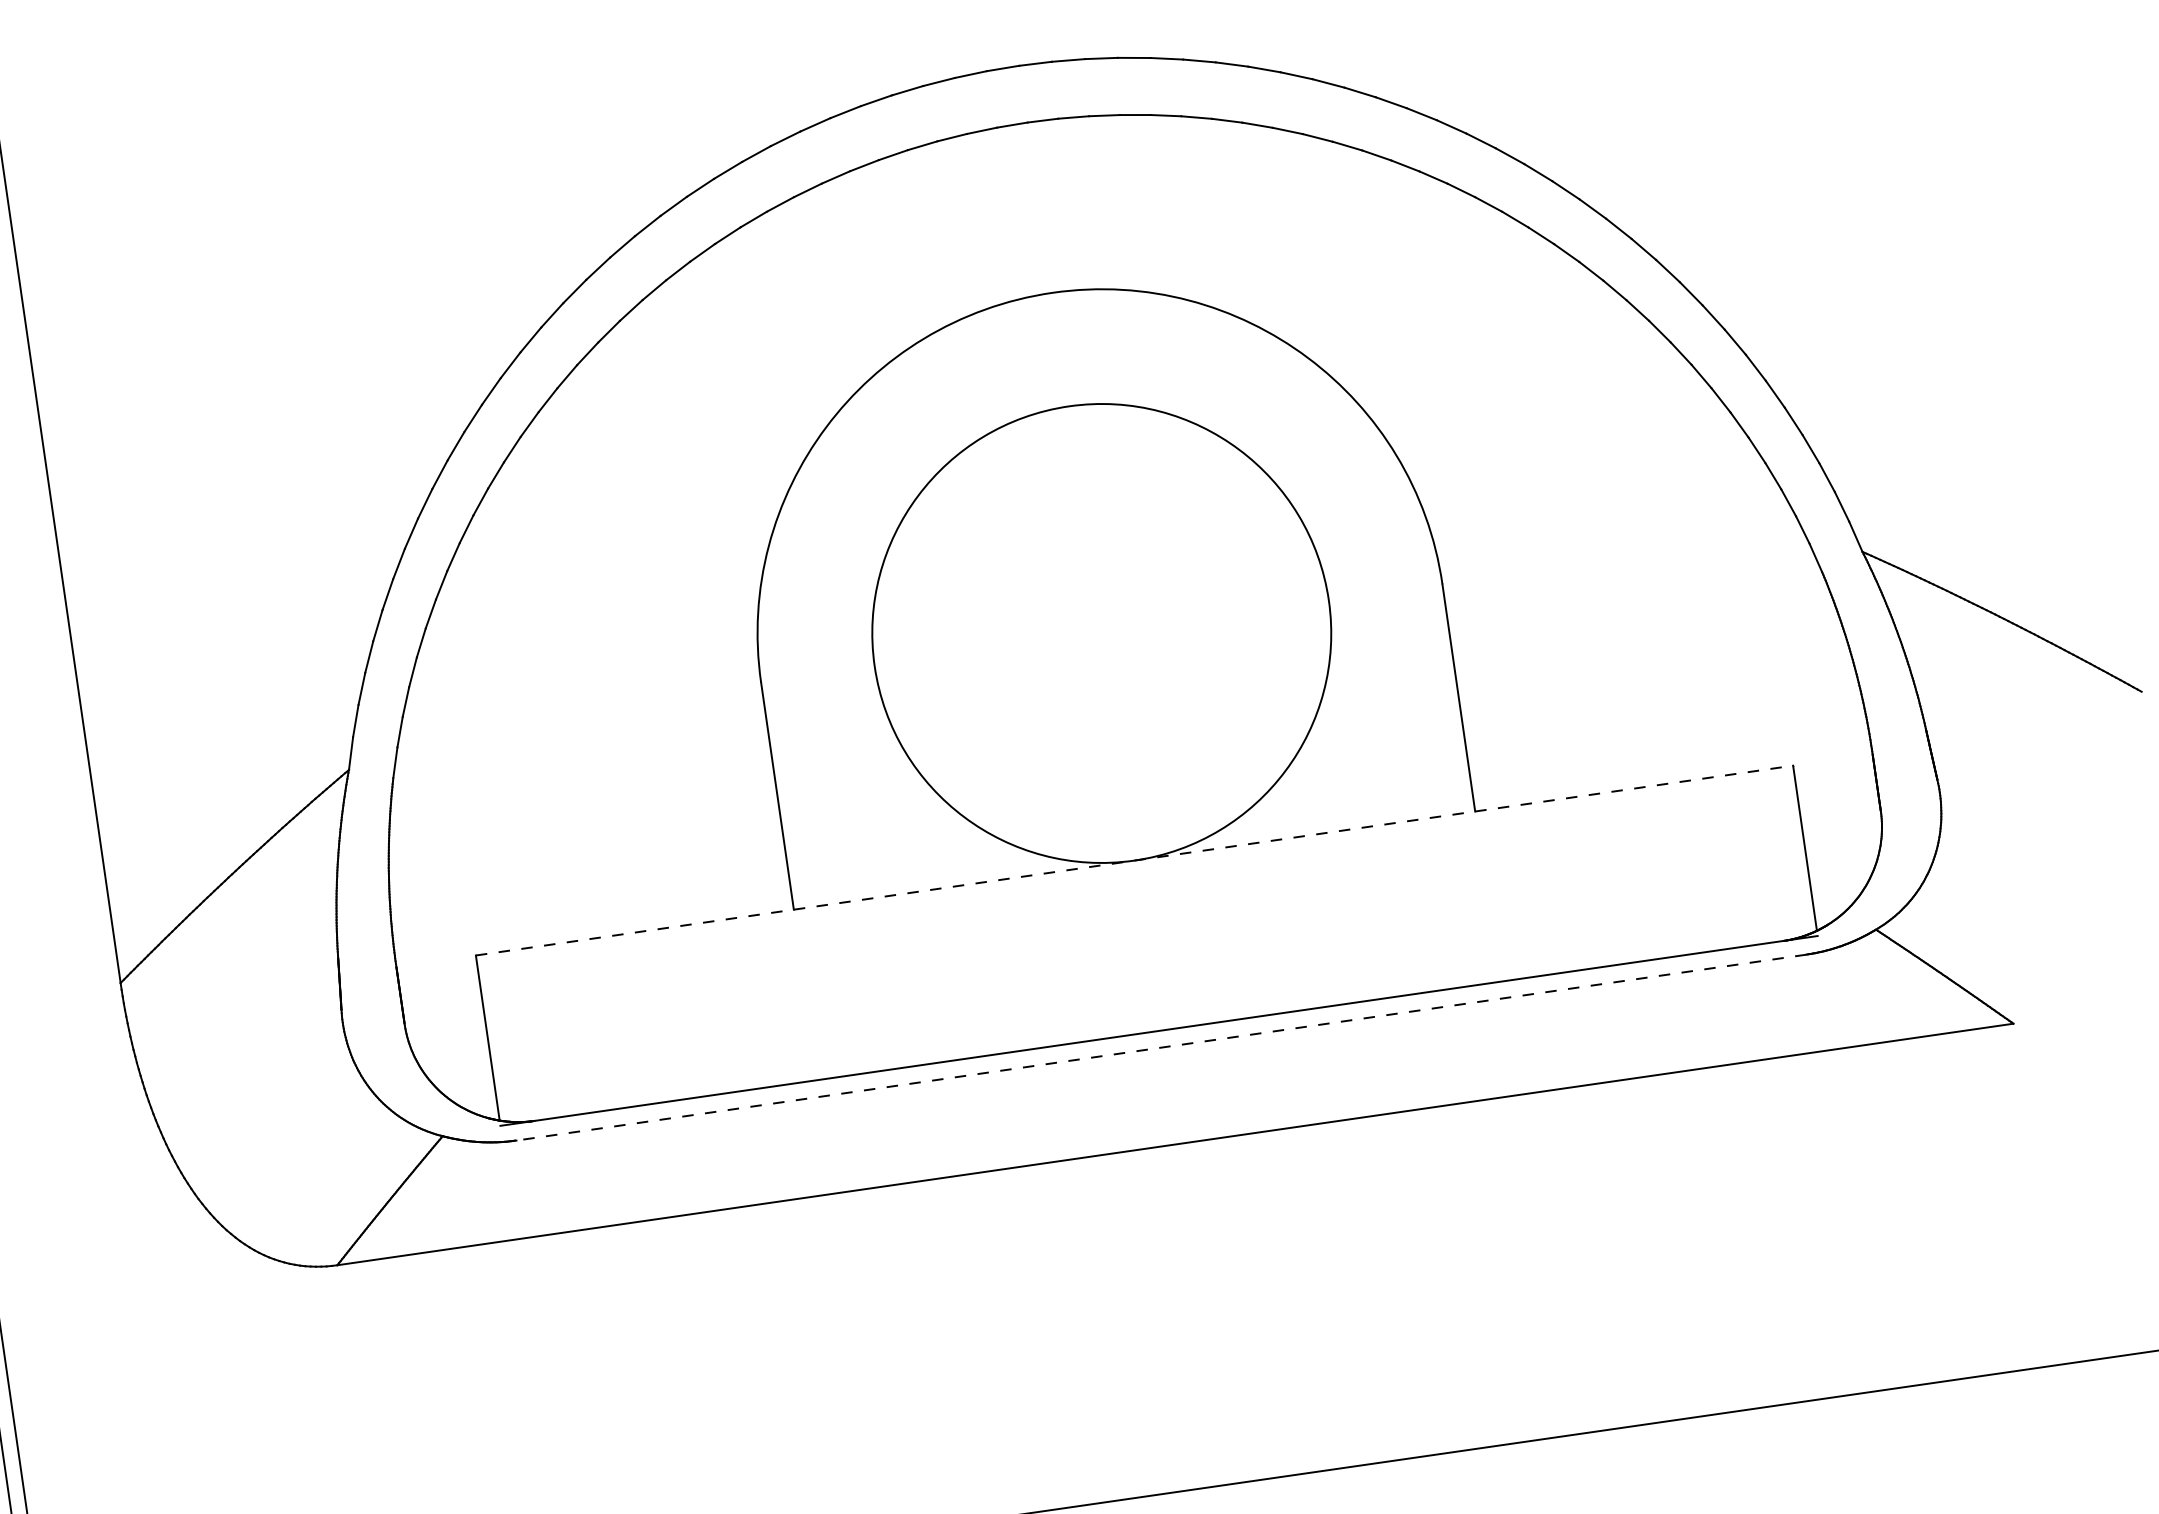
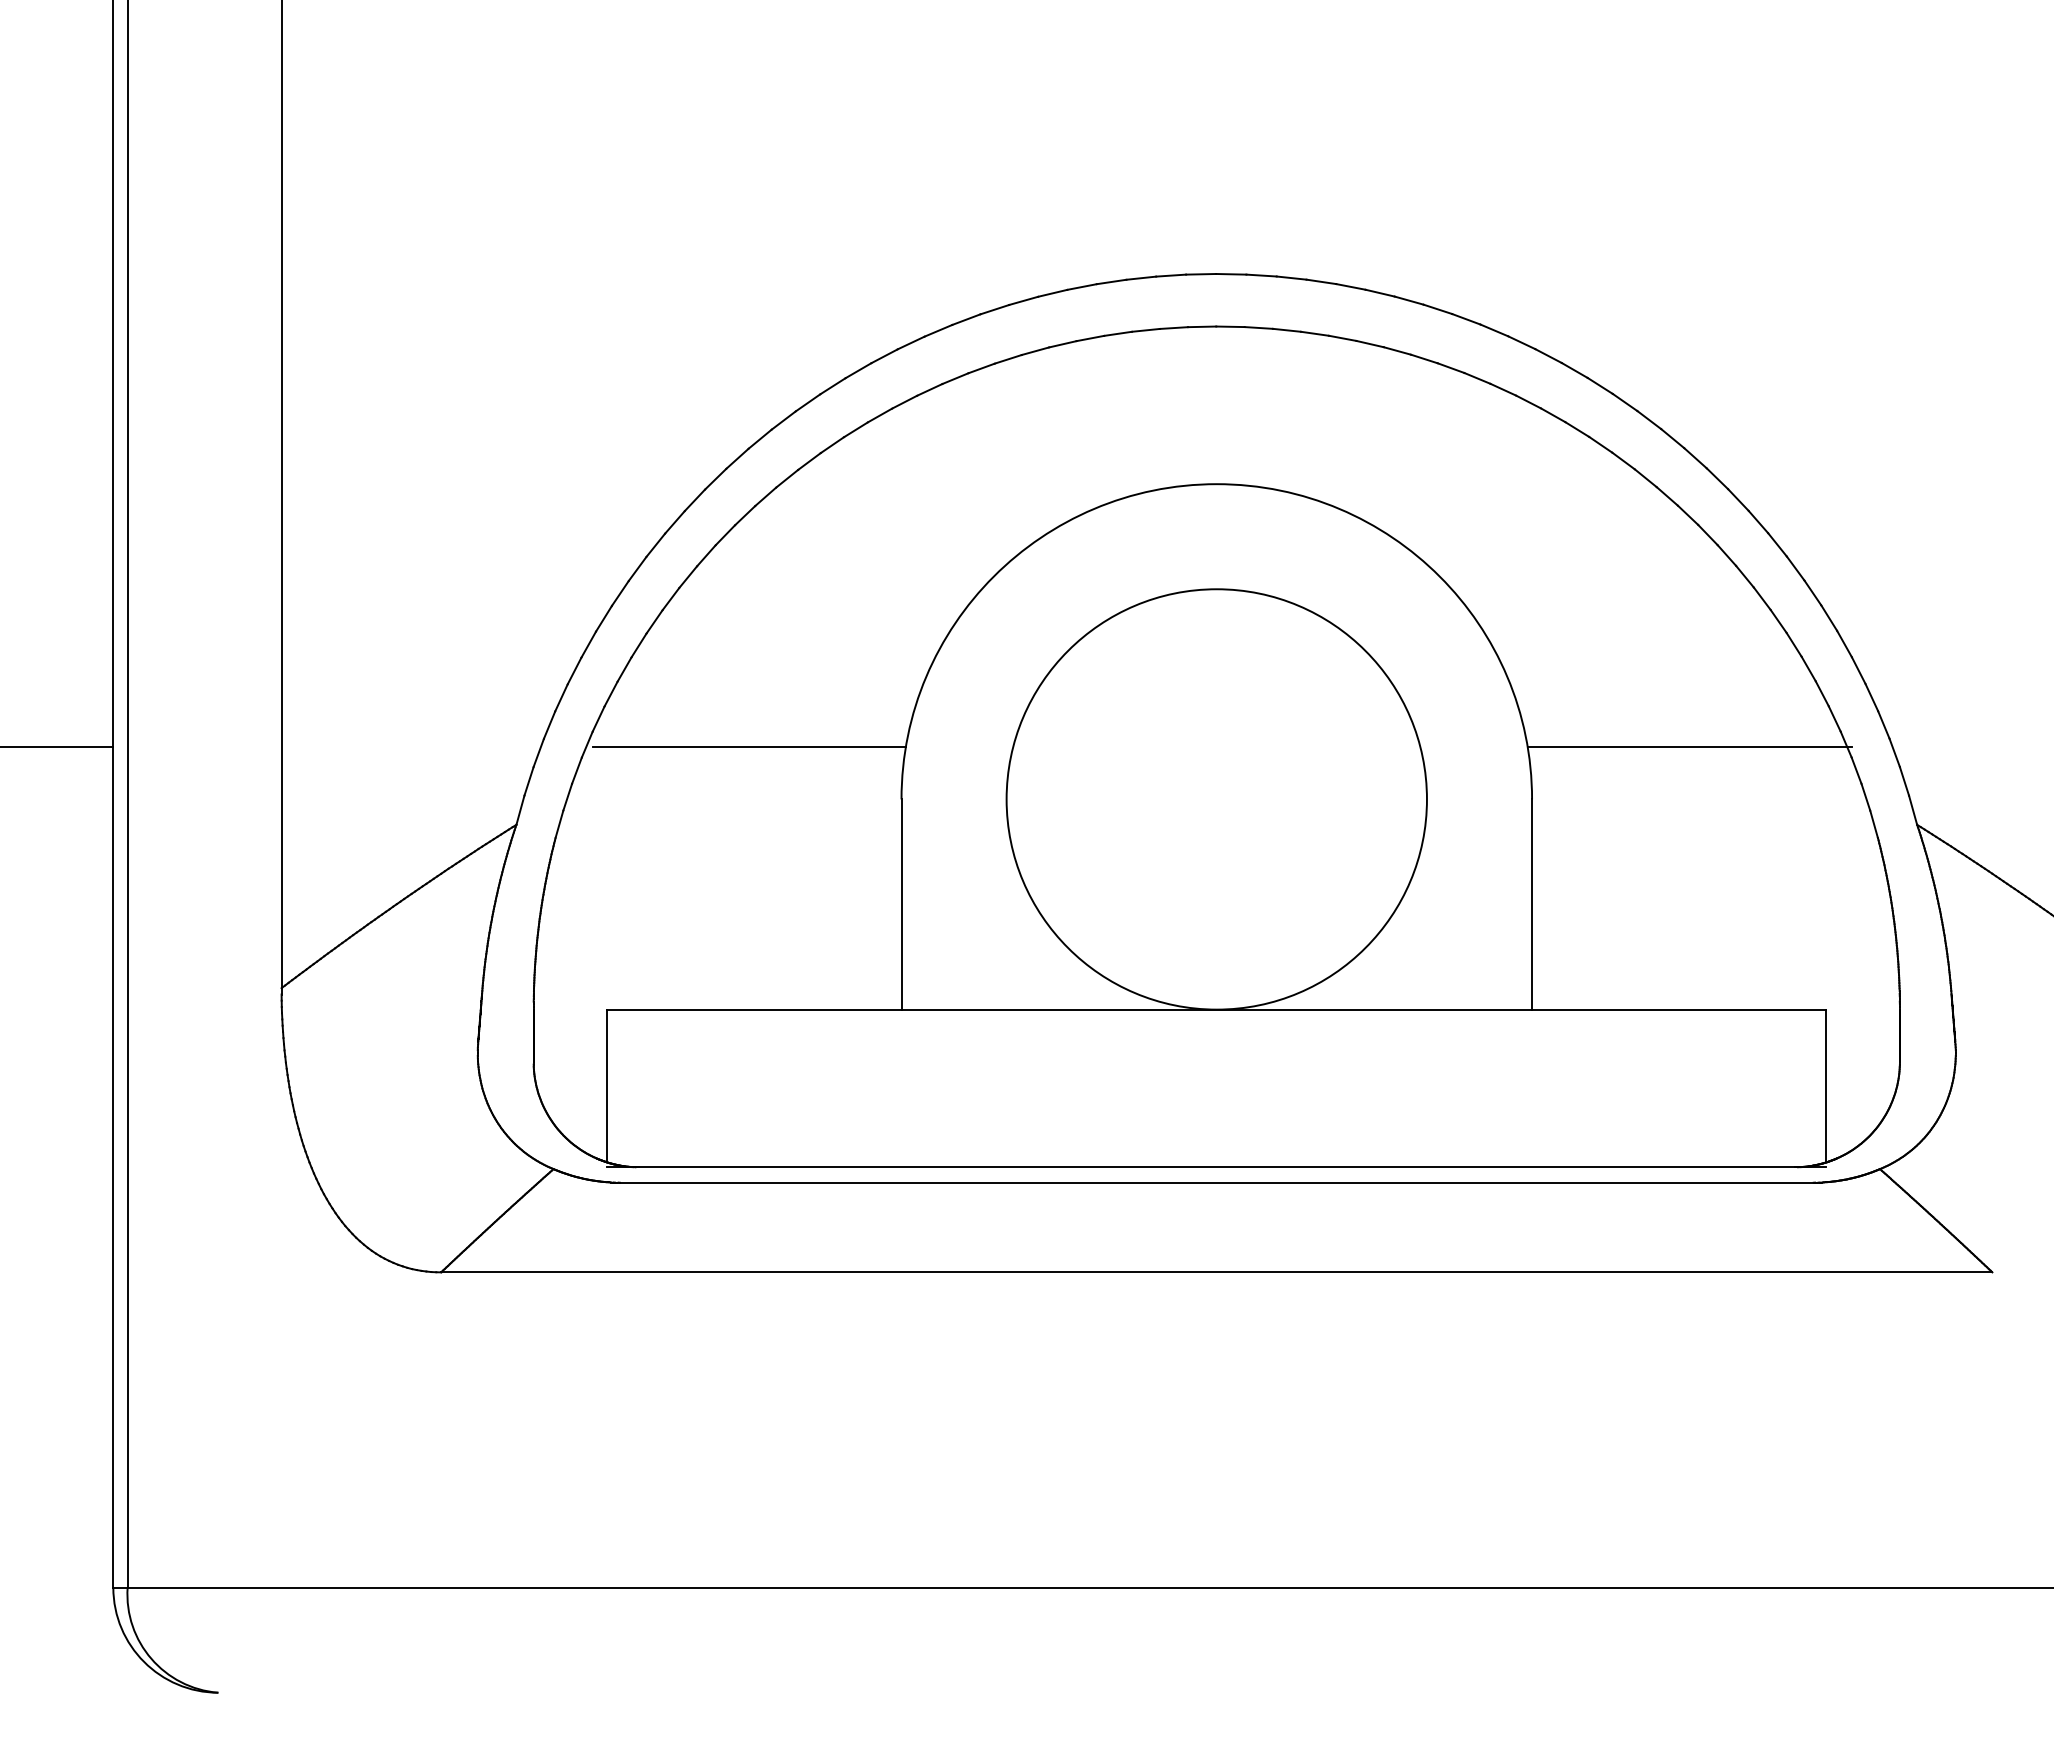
line: (1604, 502) -> (1689, 746), added
line: (587, 649) -> (748, 746), added
line: (1134, 860) -> (1216, 1009), dashed -> solid
line: (1161, 1047) -> (1216, 1182), dashed -> solid

